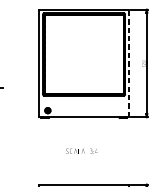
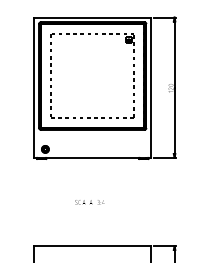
part: (115, 53) -> (133, 74), added
line: (129, 63) -> (151, 87), dashed -> solid
part: (81, 151) -> (89, 202), size x0.71

